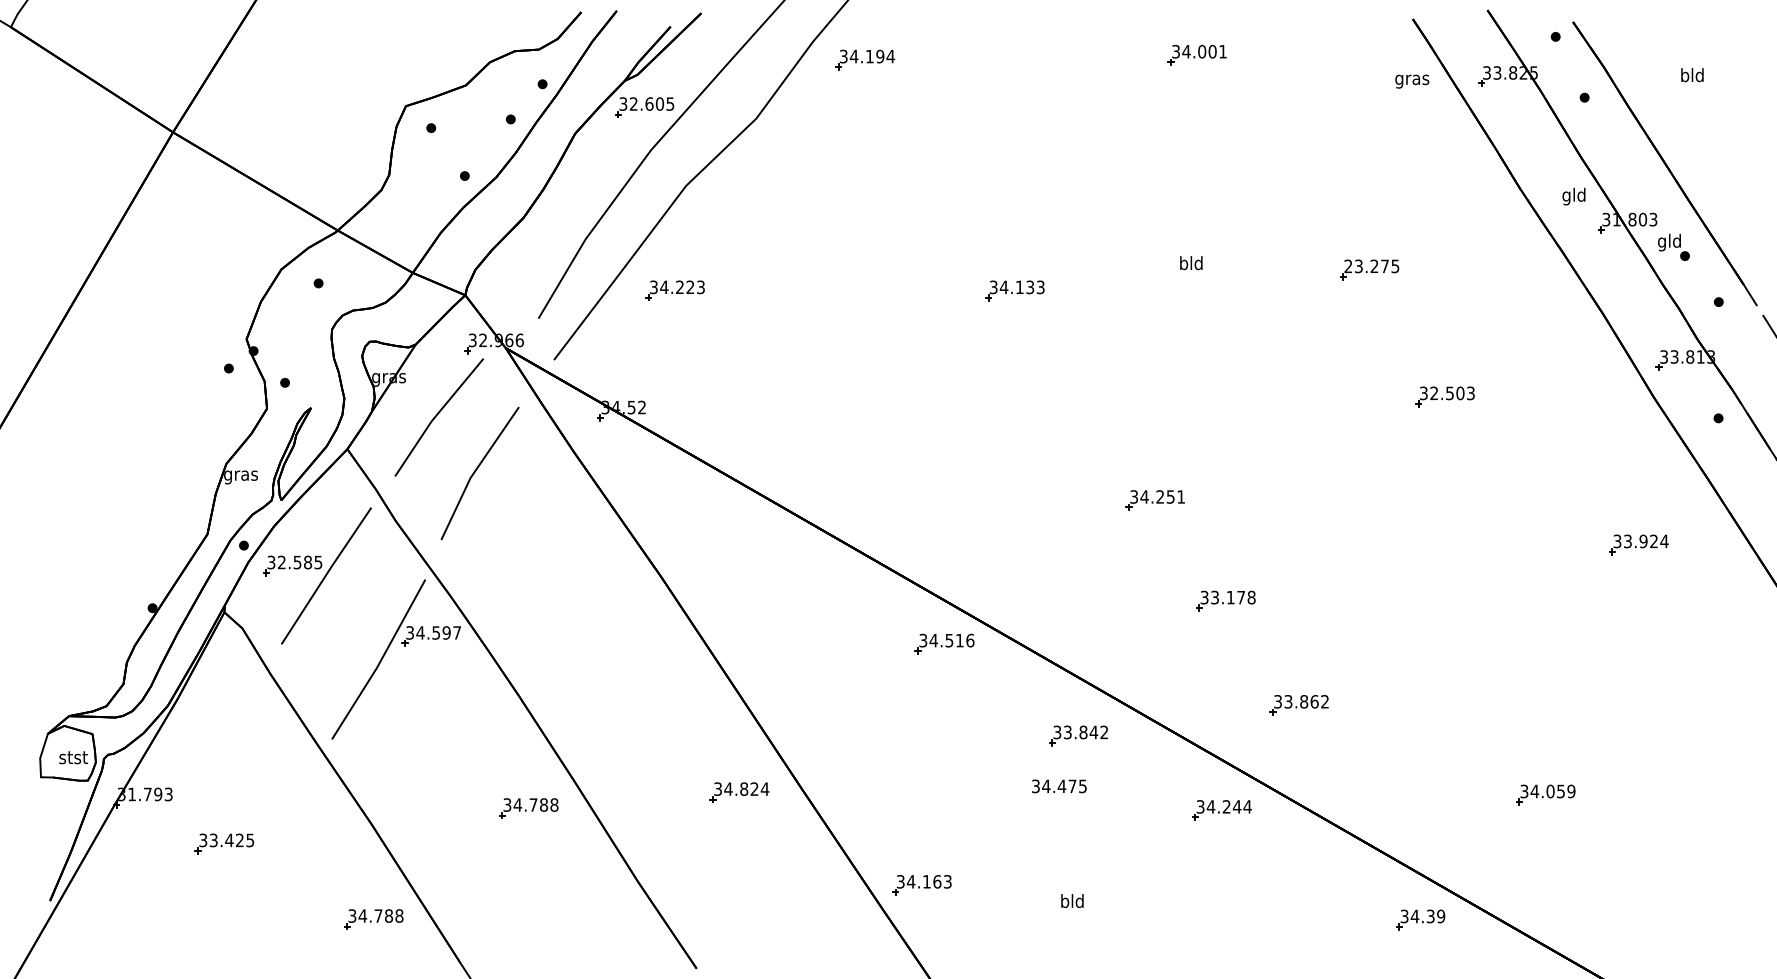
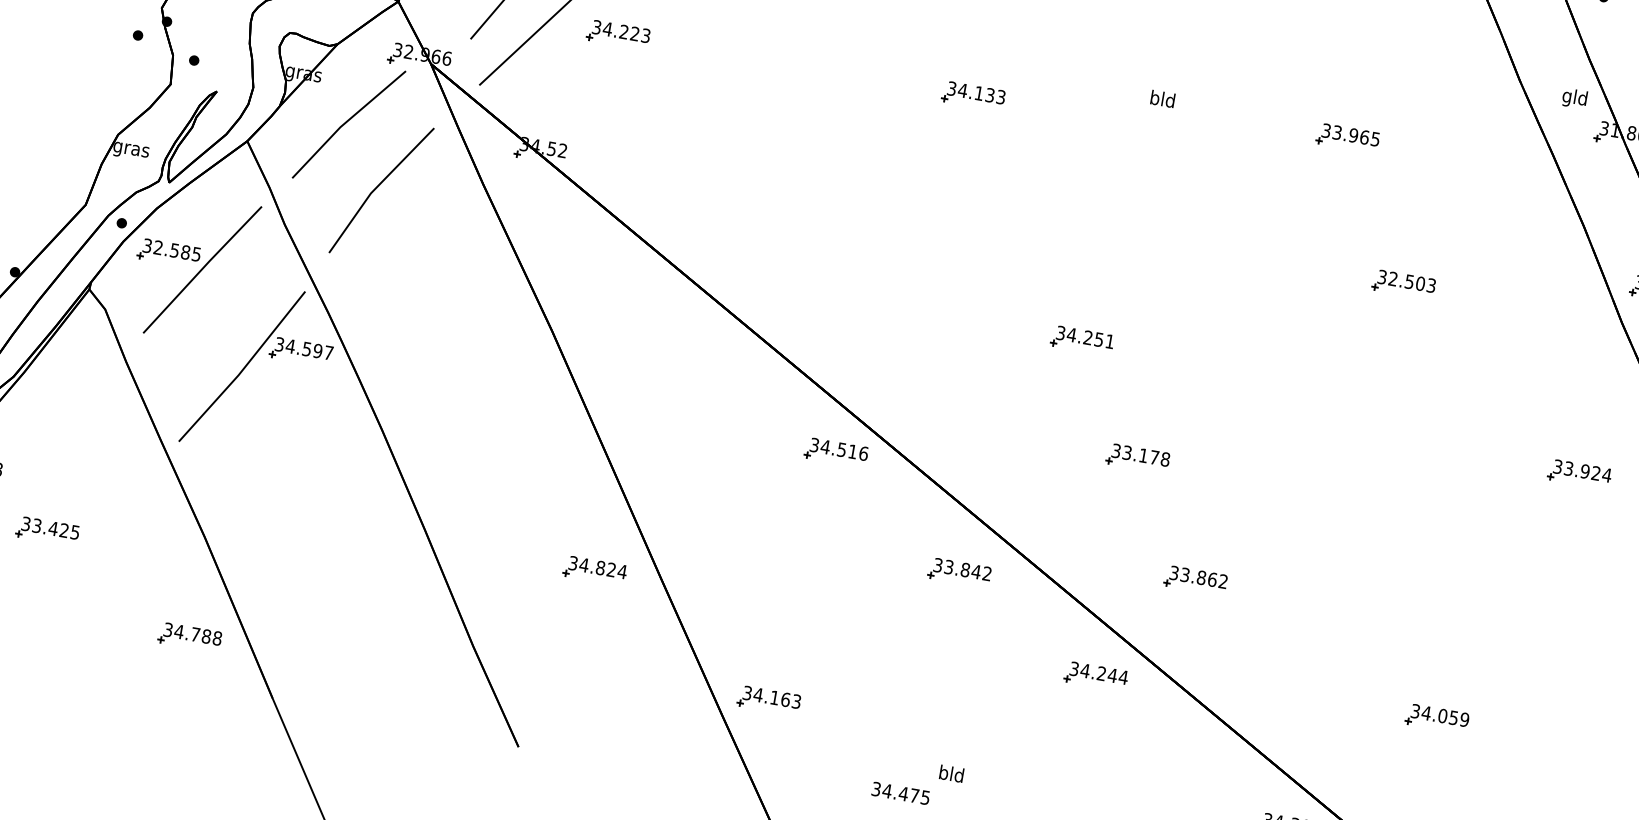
text: (1366, 266) -> (1345, 134), 23.275 -> 33.965
text: (1059, 786) -> (901, 793), moved
part: (528, 808) -> (371, 549), removed
text: (1072, 900) -> (951, 773), moved

